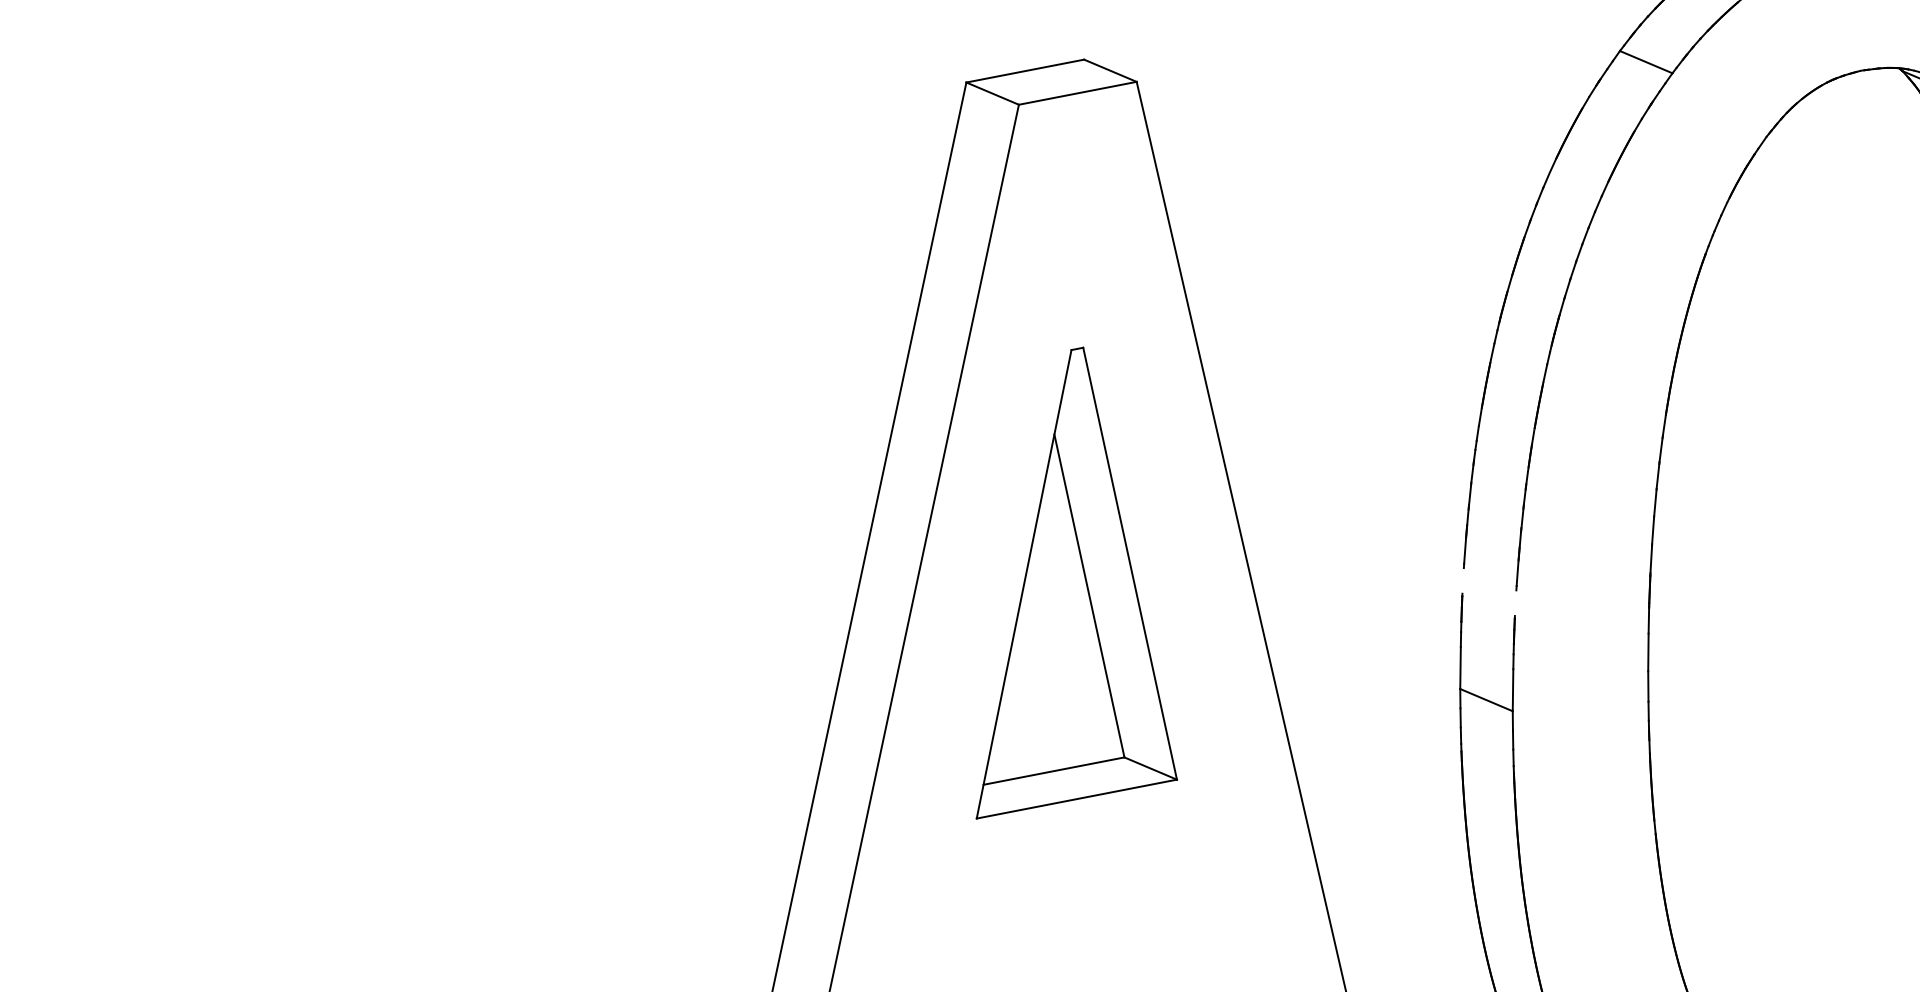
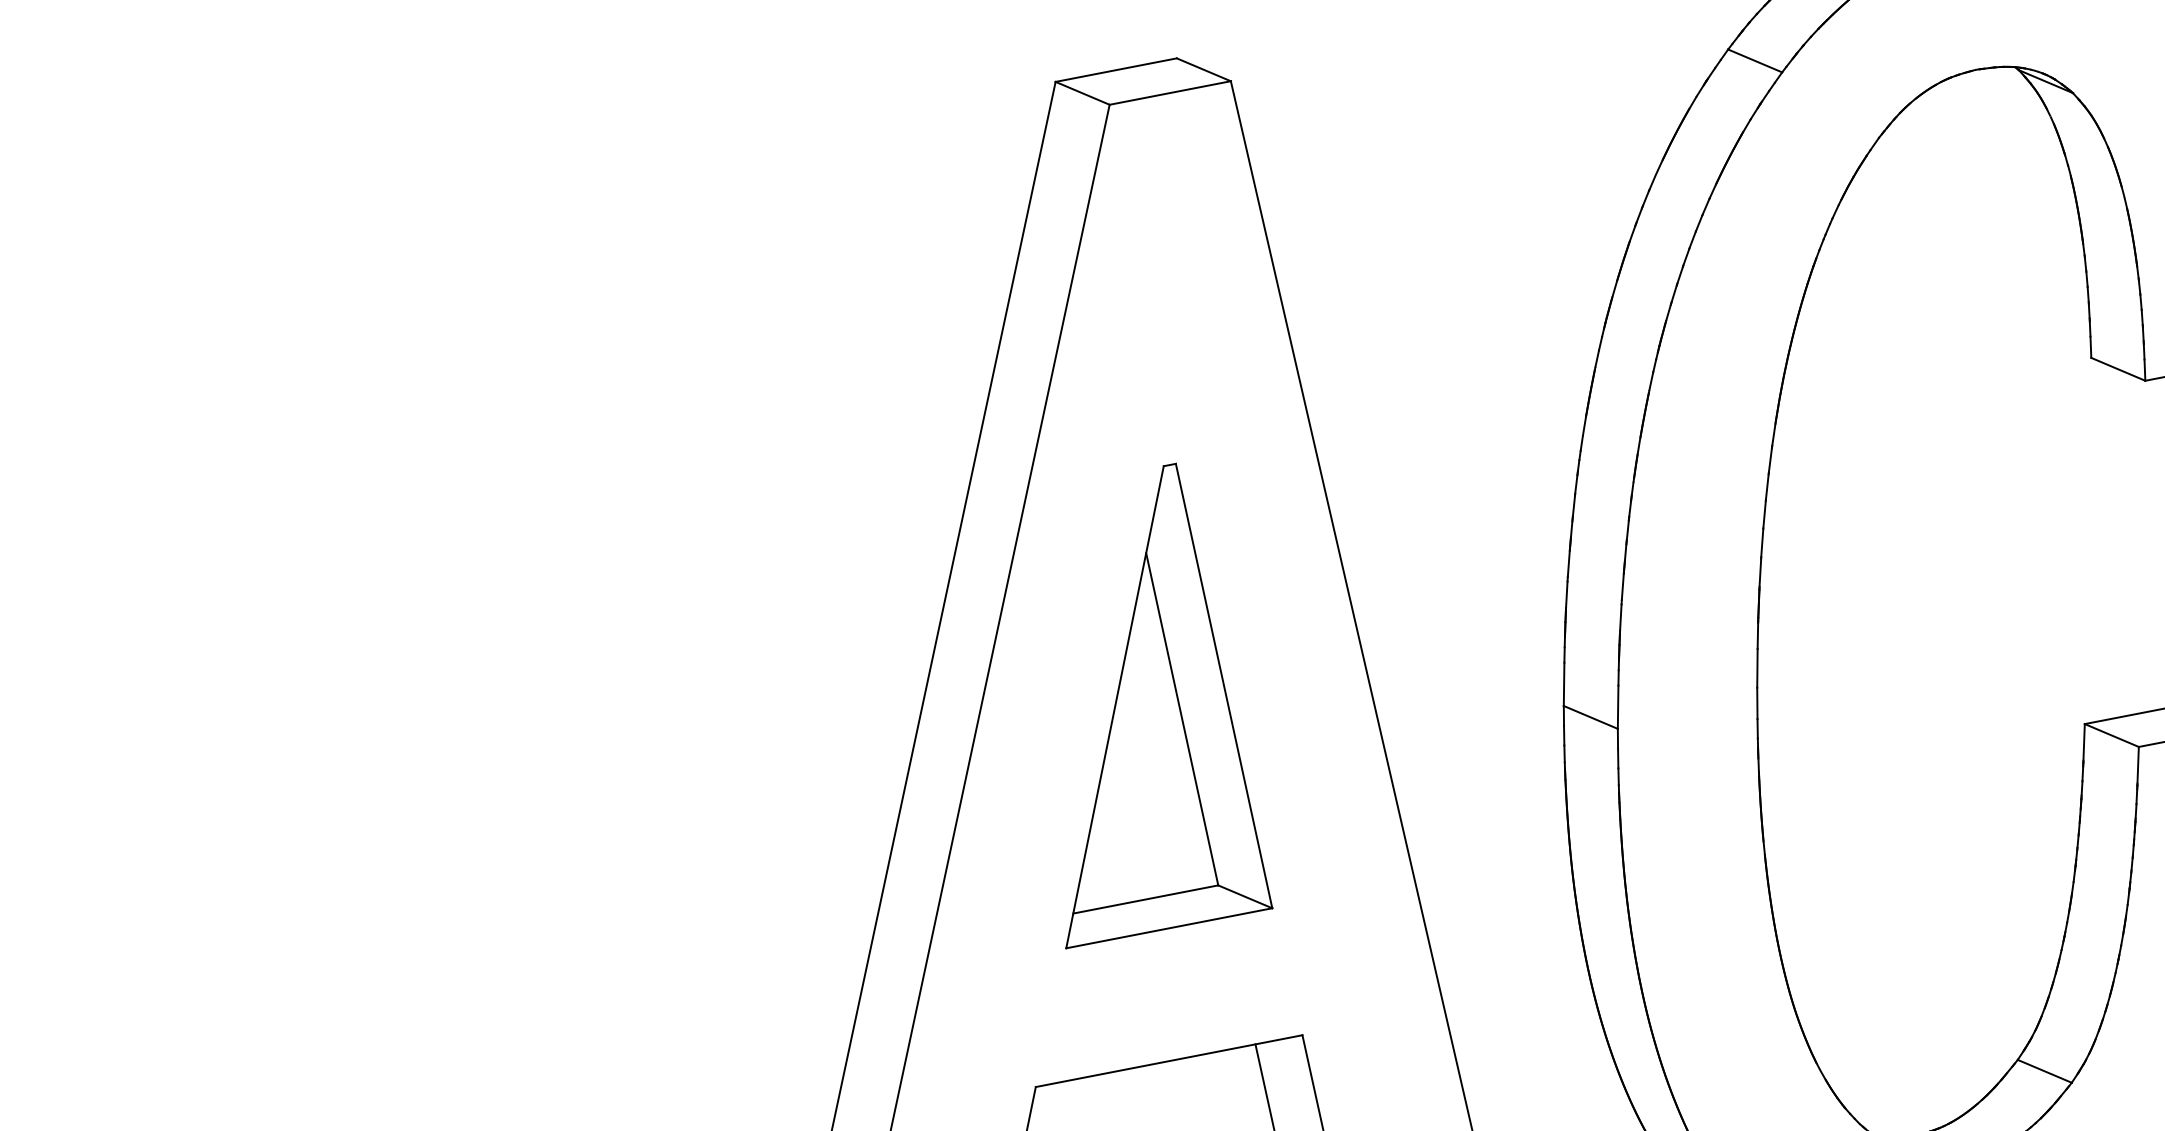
line: (1462, 580) -> (1566, 594), added
part: (1077, 582) -> (1169, 705), moved
line: (1515, 603) -> (1620, 617), added

